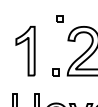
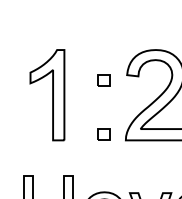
part: (59, 18) -> (103, 79), moved

